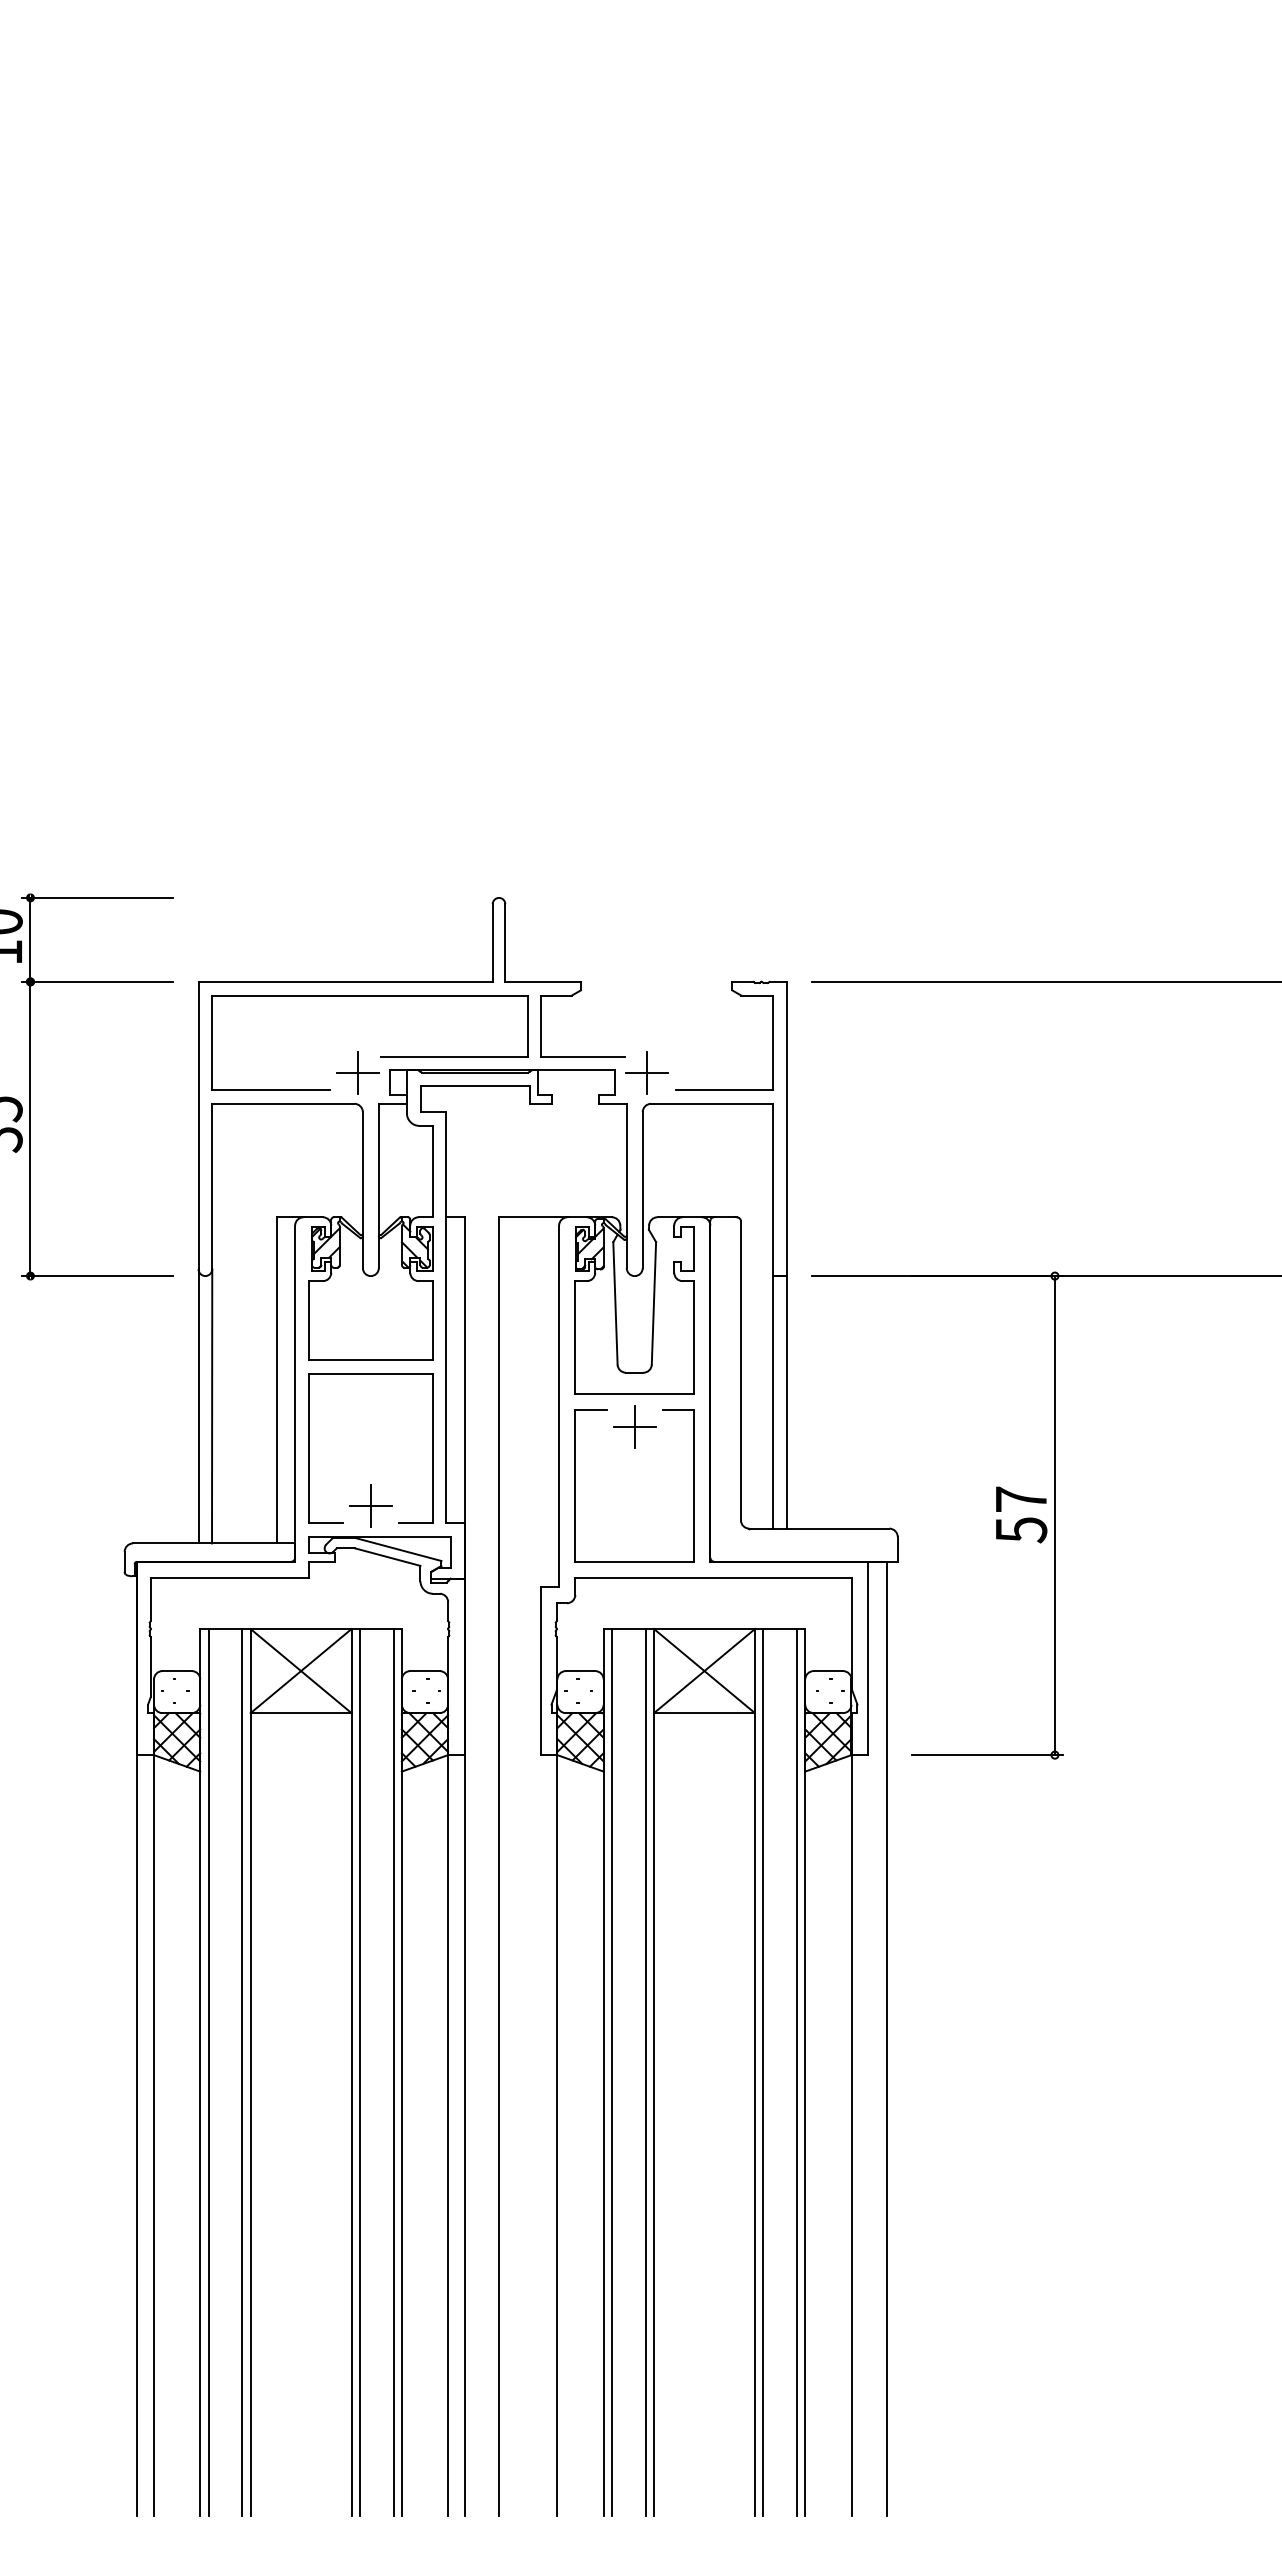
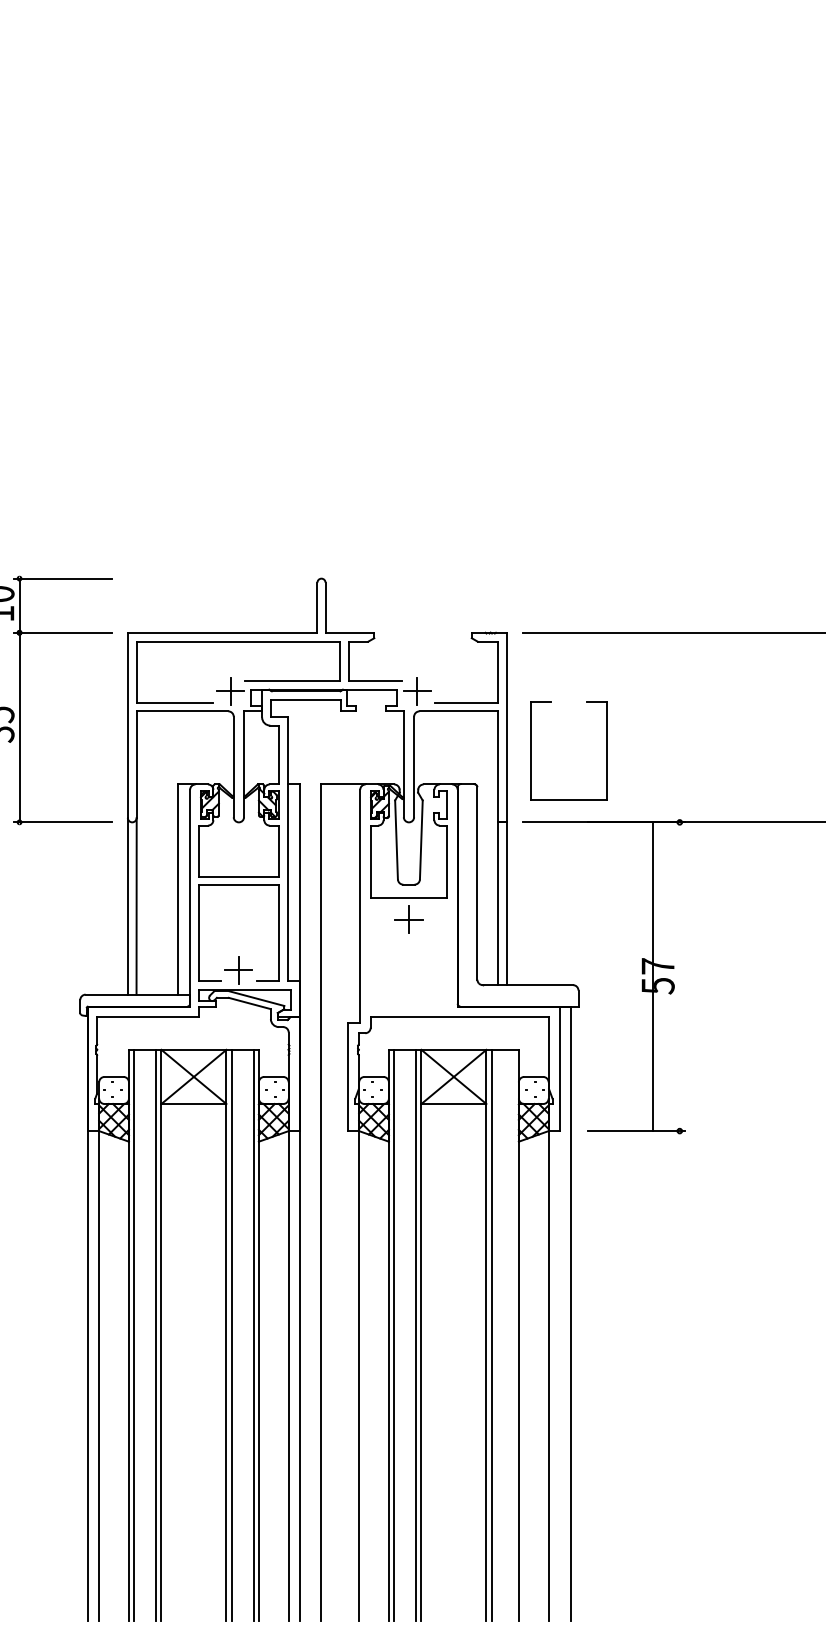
part: (576, 1485) -> (531, 750), moved
line: (1054, 1515) -> (652, 976), moved
line: (796, 2072) -> (513, 1335), removed

